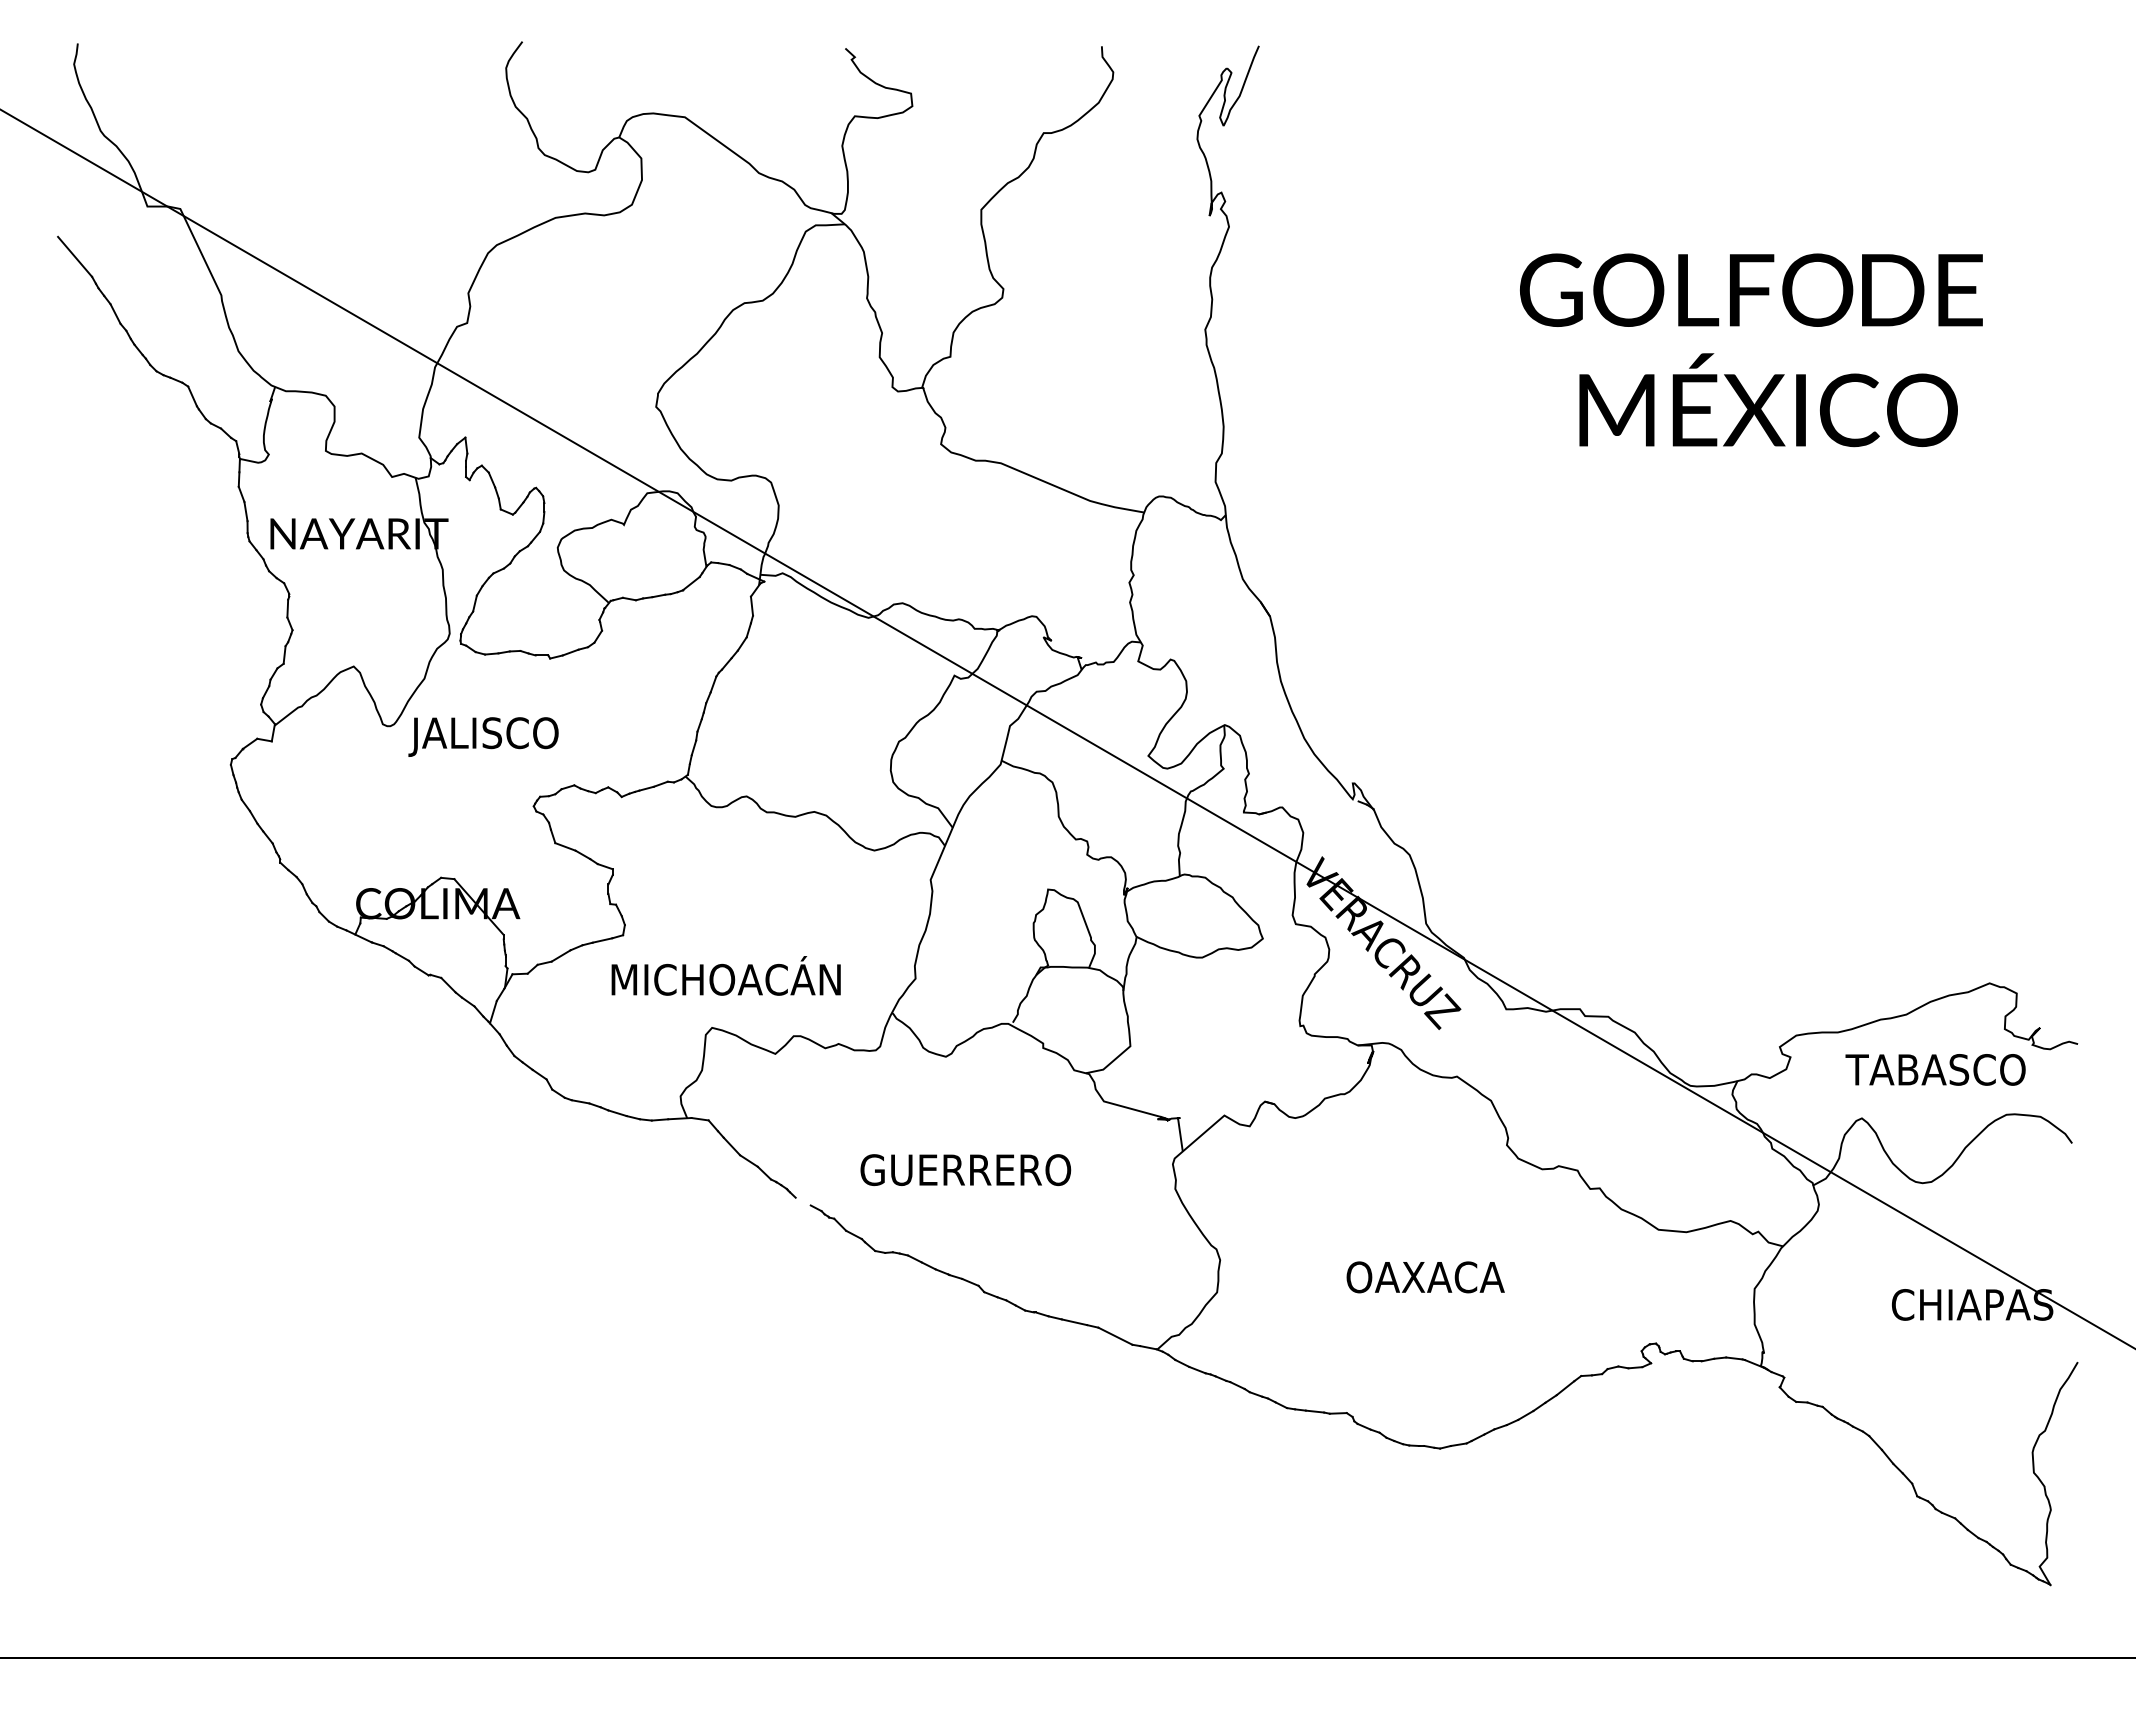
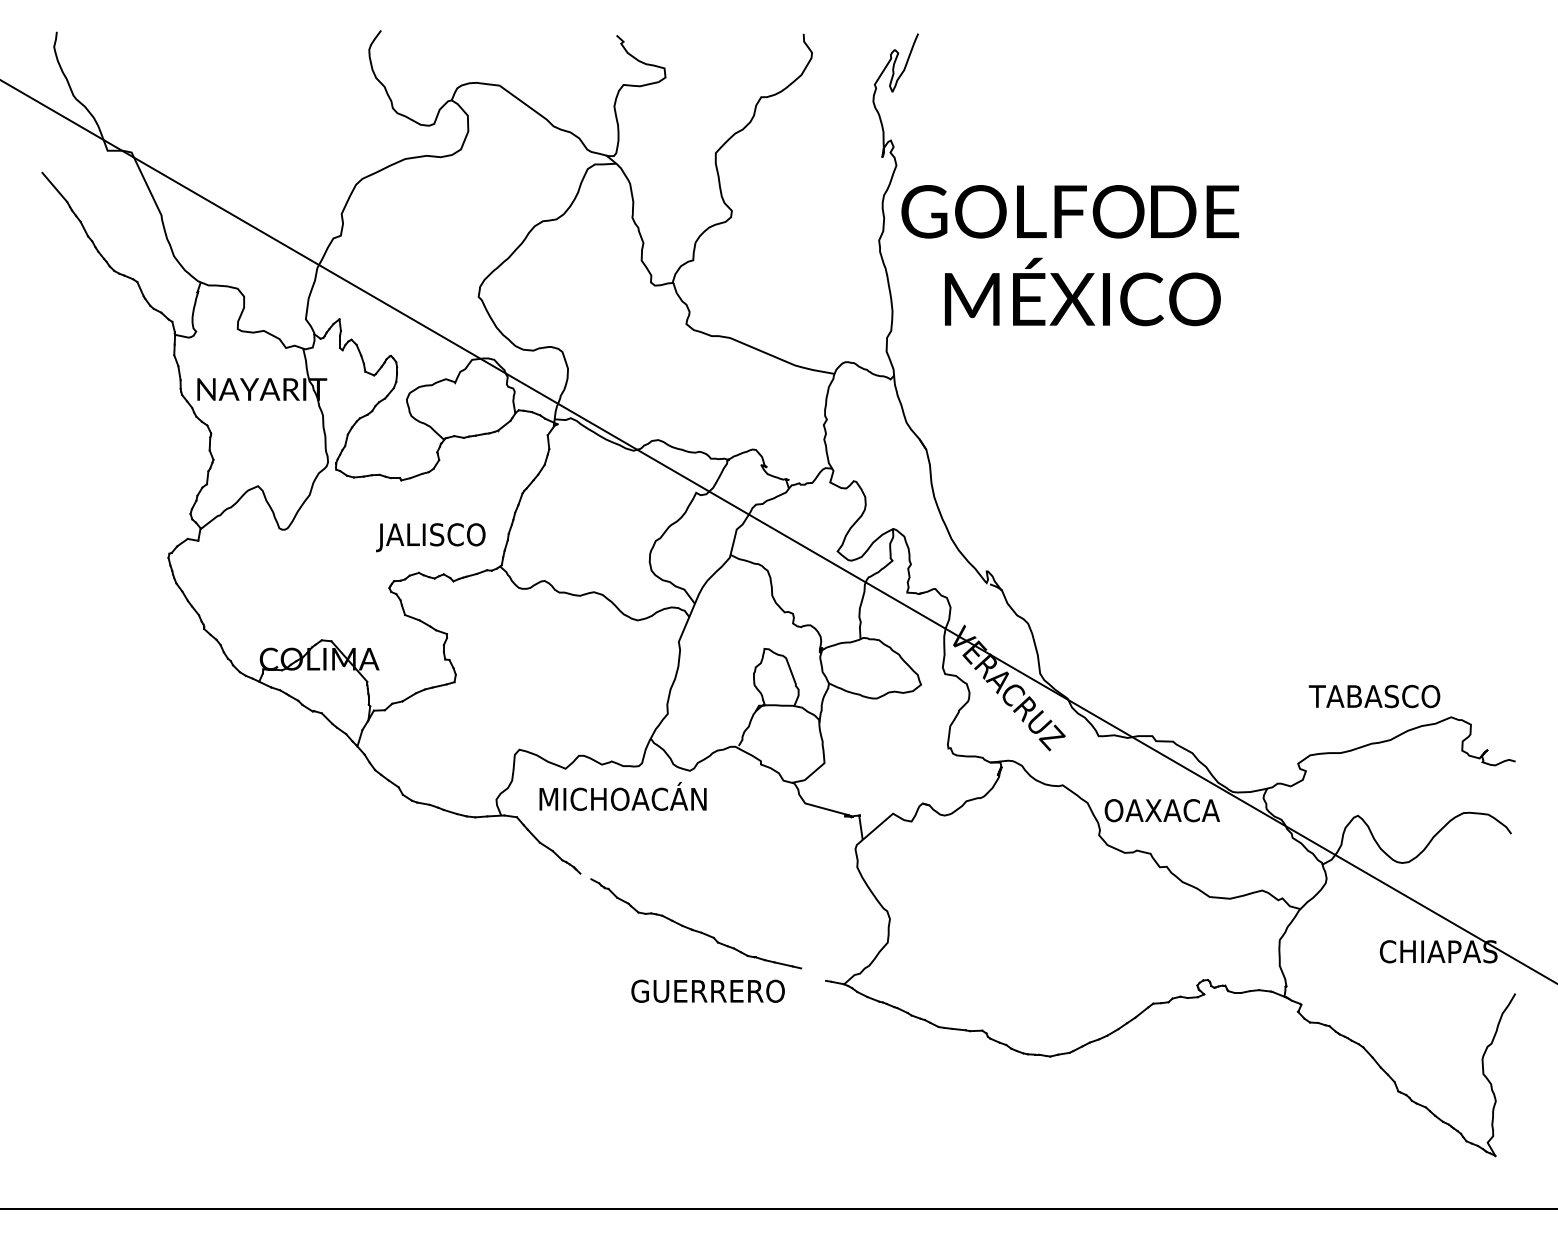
text: (1751, 350) -> (1070, 255), moved
text: (483, 736) -> (430, 537), moved
text: (725, 975) -> (622, 796), moved
text: (1935, 1069) -> (1374, 696), moved
text: (965, 1170) -> (707, 991), moved
text: (1425, 1277) -> (1162, 810), moved
line: (1115, 1335) -> (813, 974), removed

